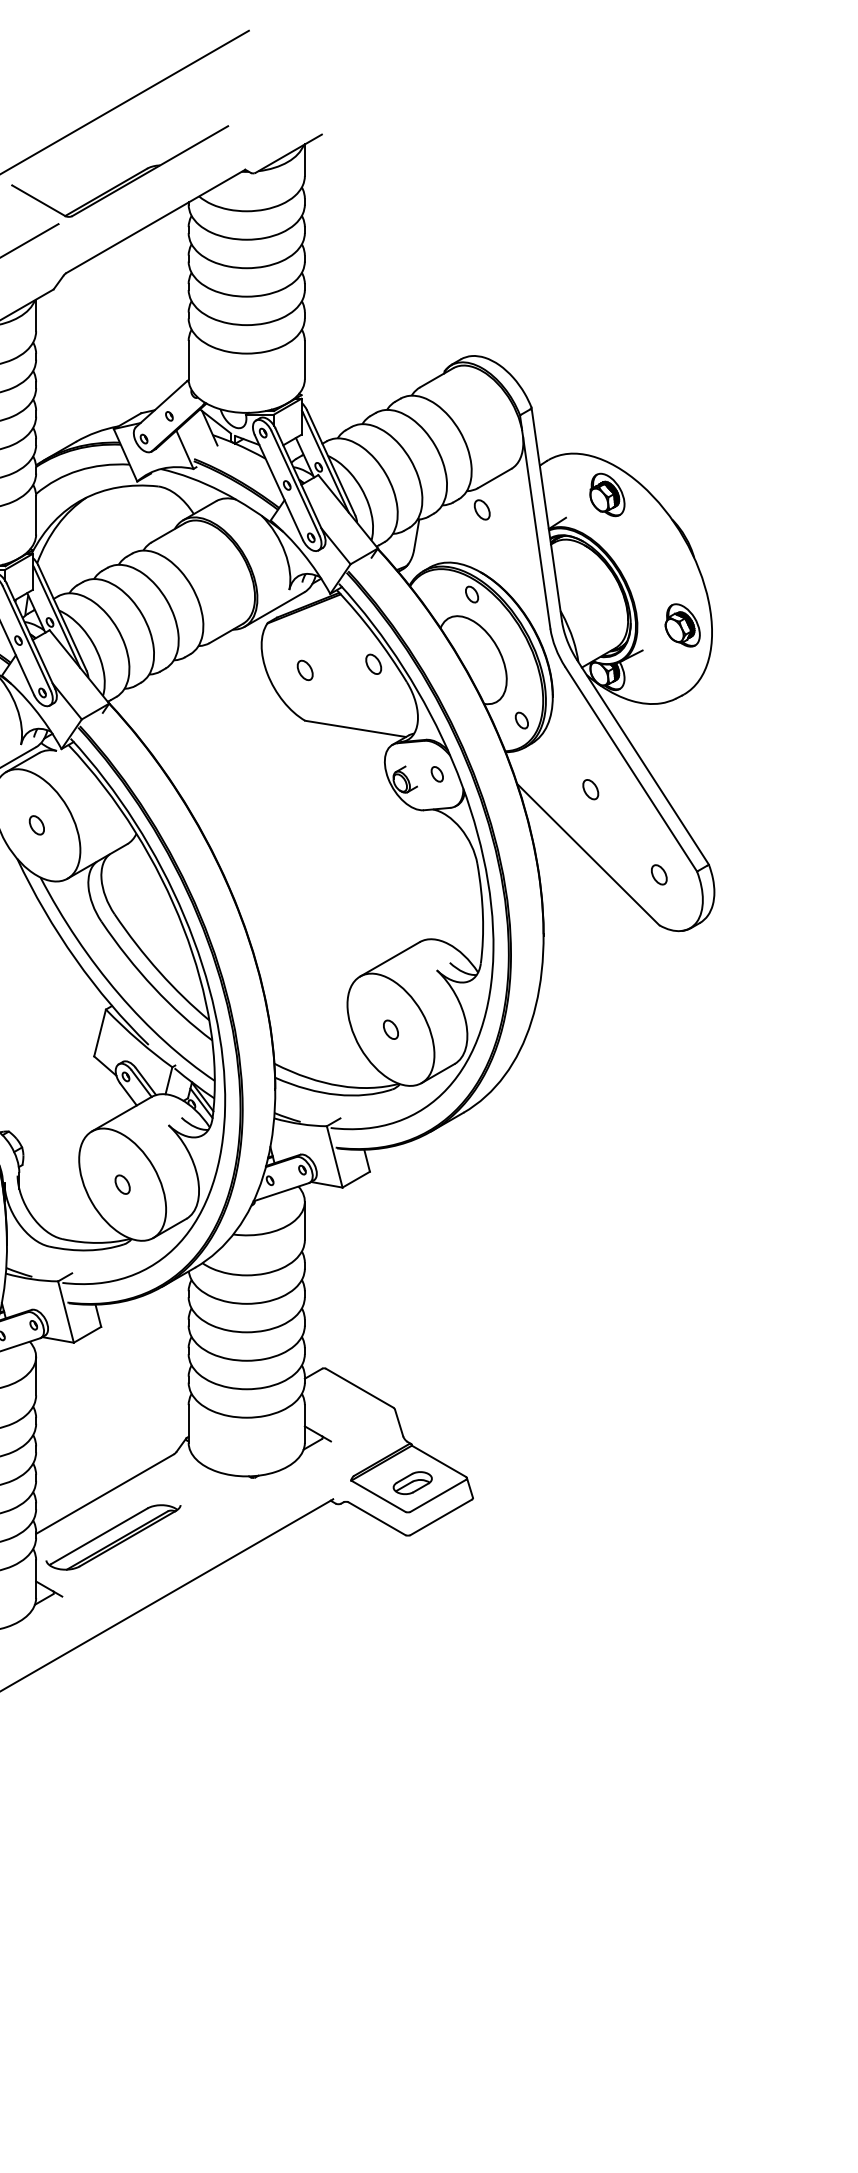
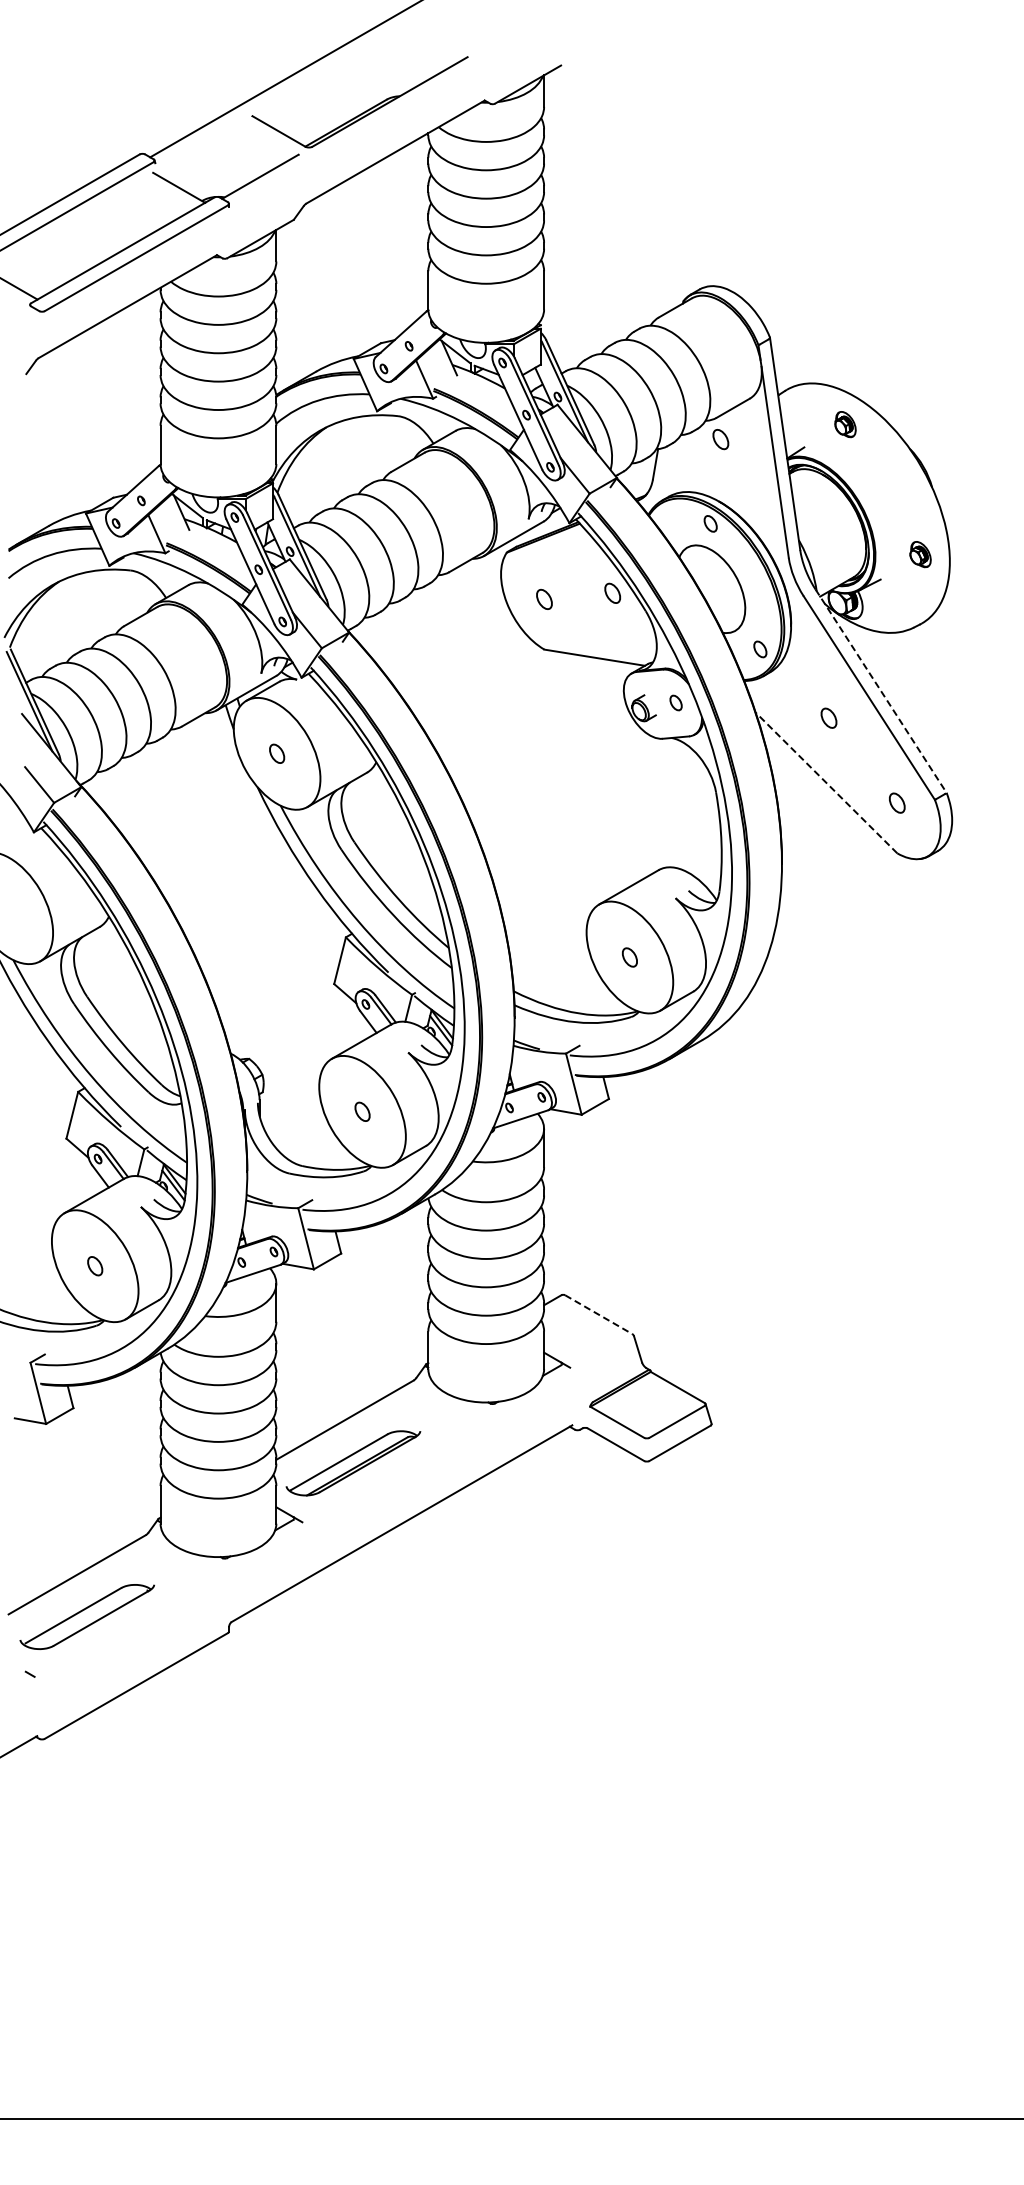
part: (607, 494) -> (845, 424), size x0.6
part: (682, 625) -> (920, 554), size x0.6
line: (643, 762) -> (881, 691), solid -> dashed
line: (588, 855) -> (826, 783), solid -> dashed
line: (359, 1388) -> (598, 1314), solid -> dashed
part: (412, 1483) -> (651, 1409), removed

